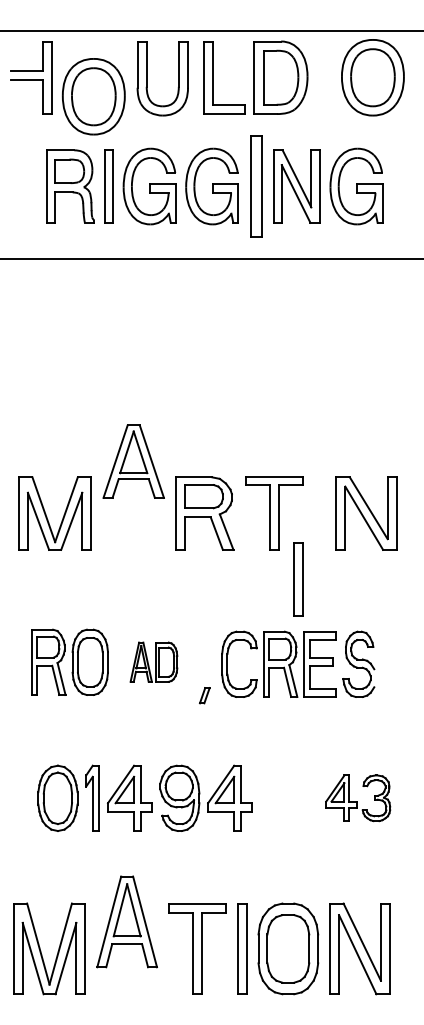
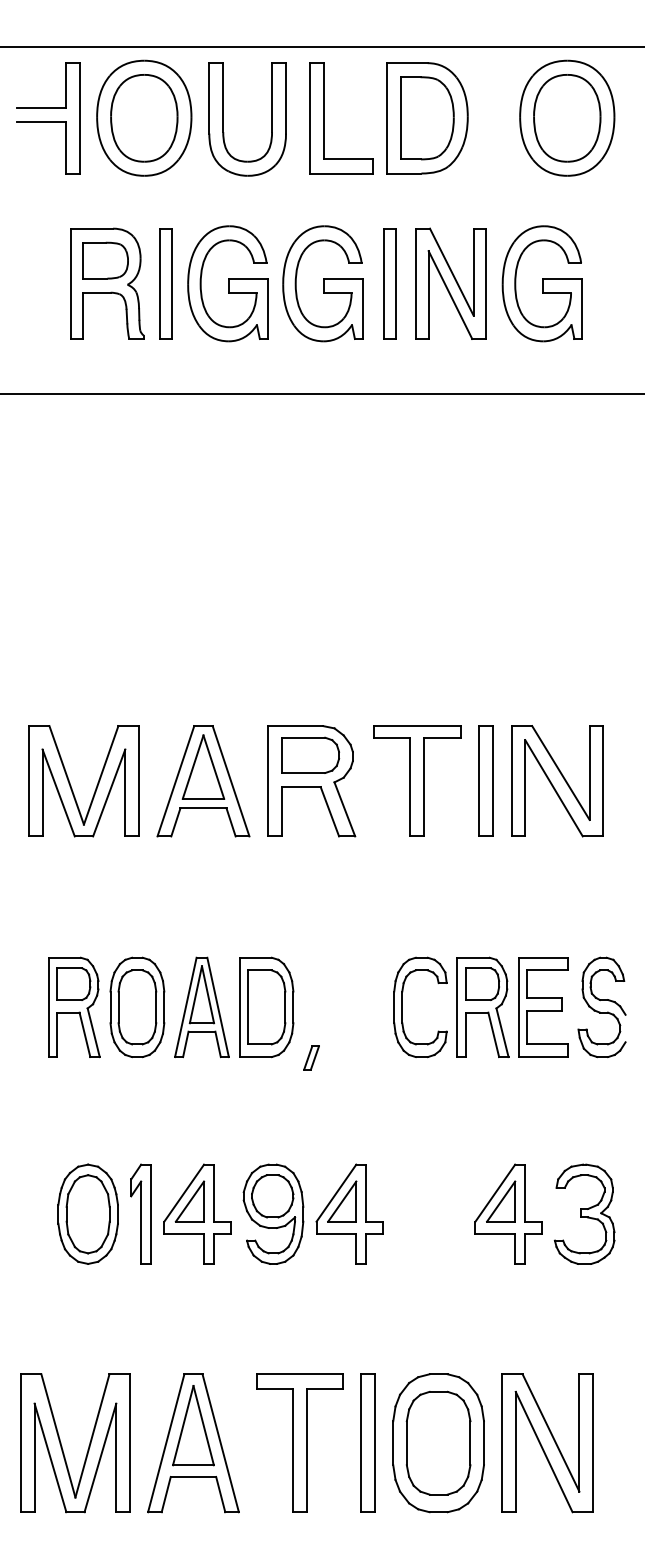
part: (93, 96) -> (143, 117), moved
part: (255, 186) -> (388, 283), size x0.71
part: (133, 461) -> (203, 781), moved
part: (298, 579) -> (485, 781), moved
part: (153, 661) -> (233, 1006), size x1.67
part: (298, 663) -> (510, 1006), moved
part: (357, 797) -> (543, 1212), size x1.43
part: (126, 921) -> (192, 1442), moved

